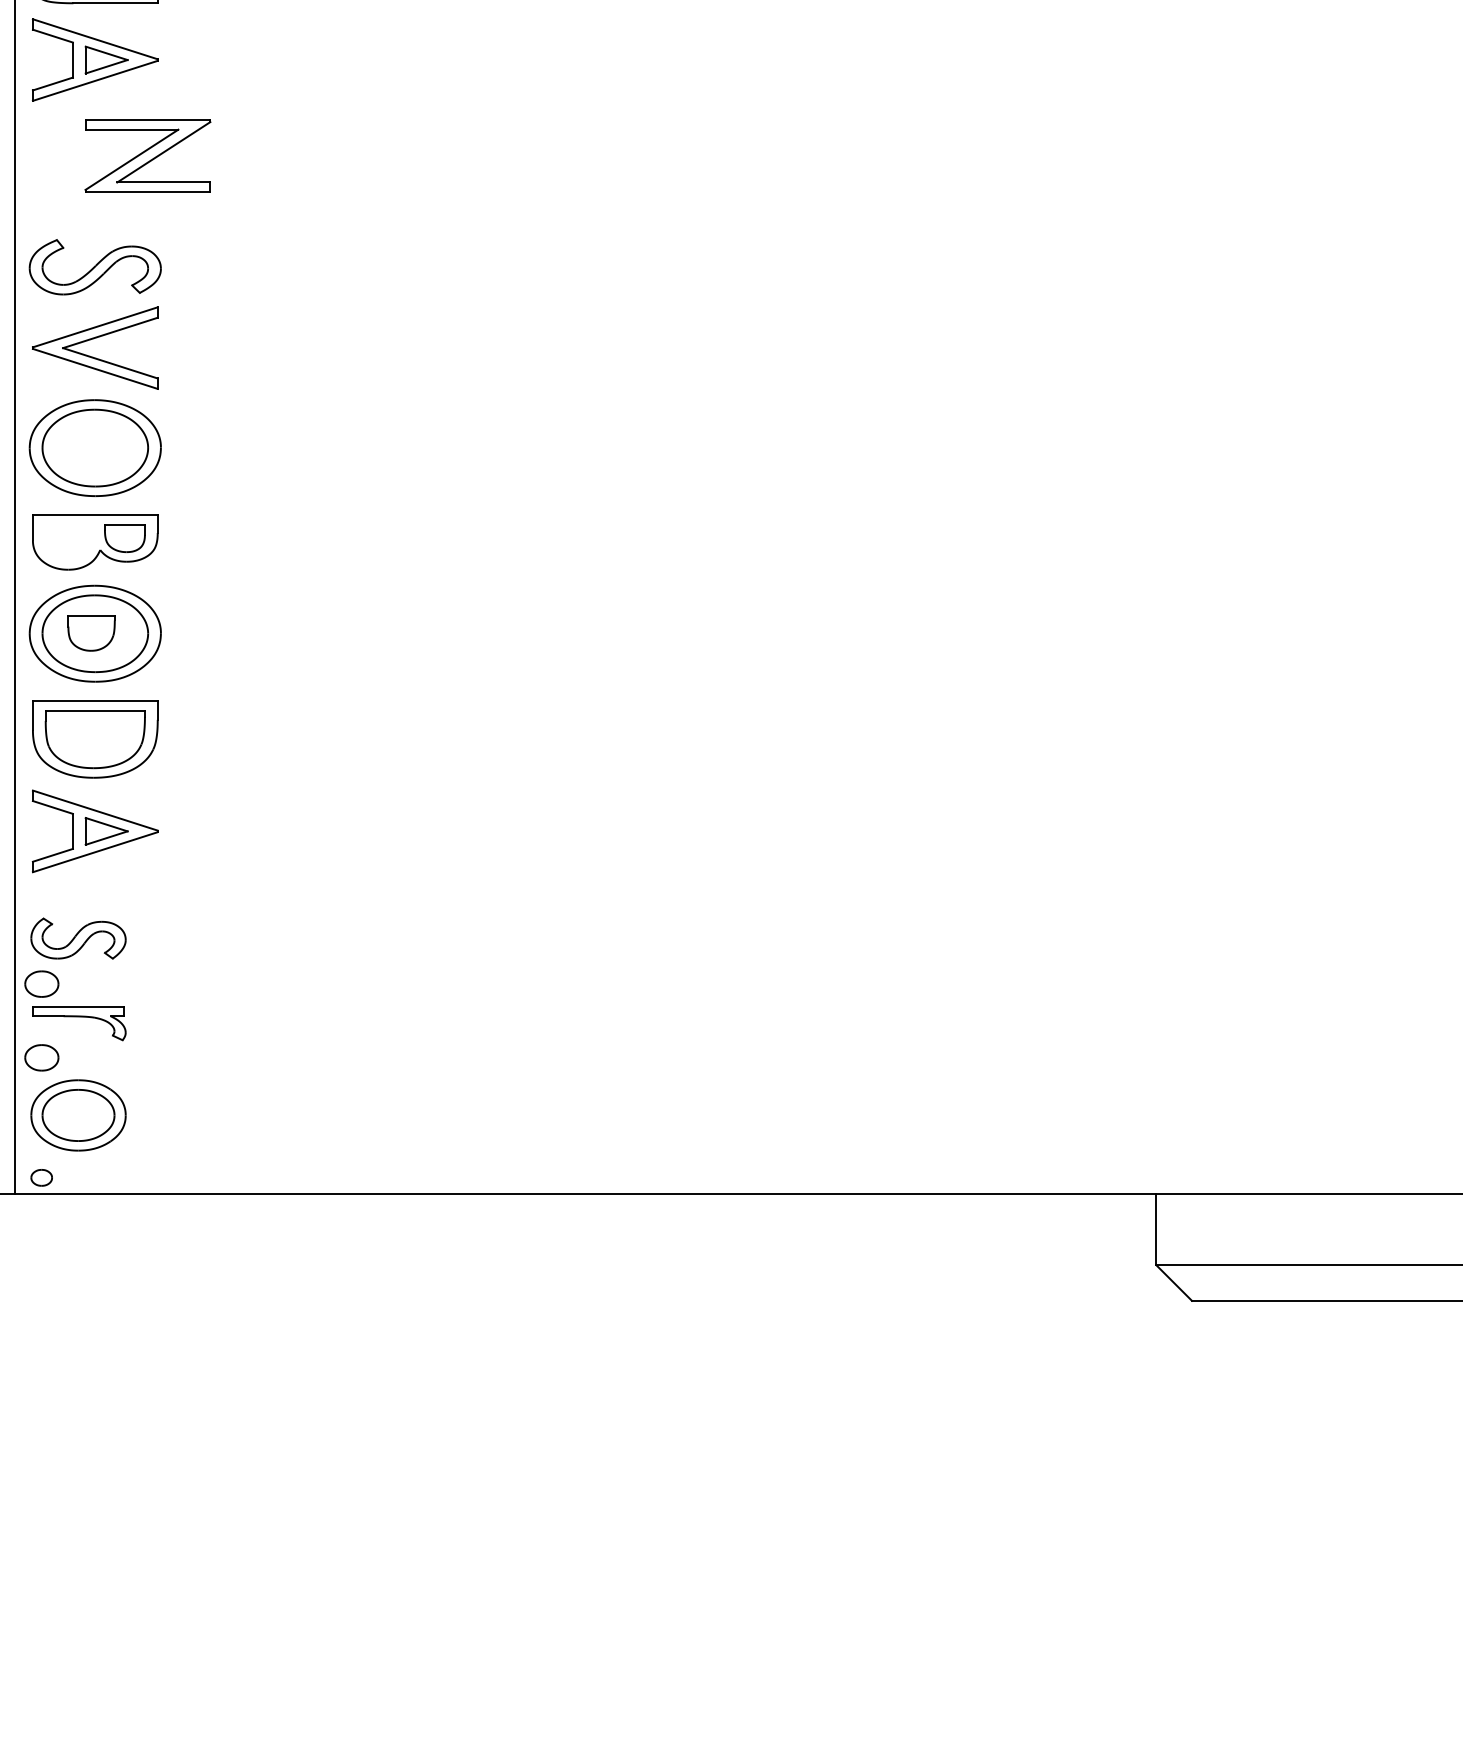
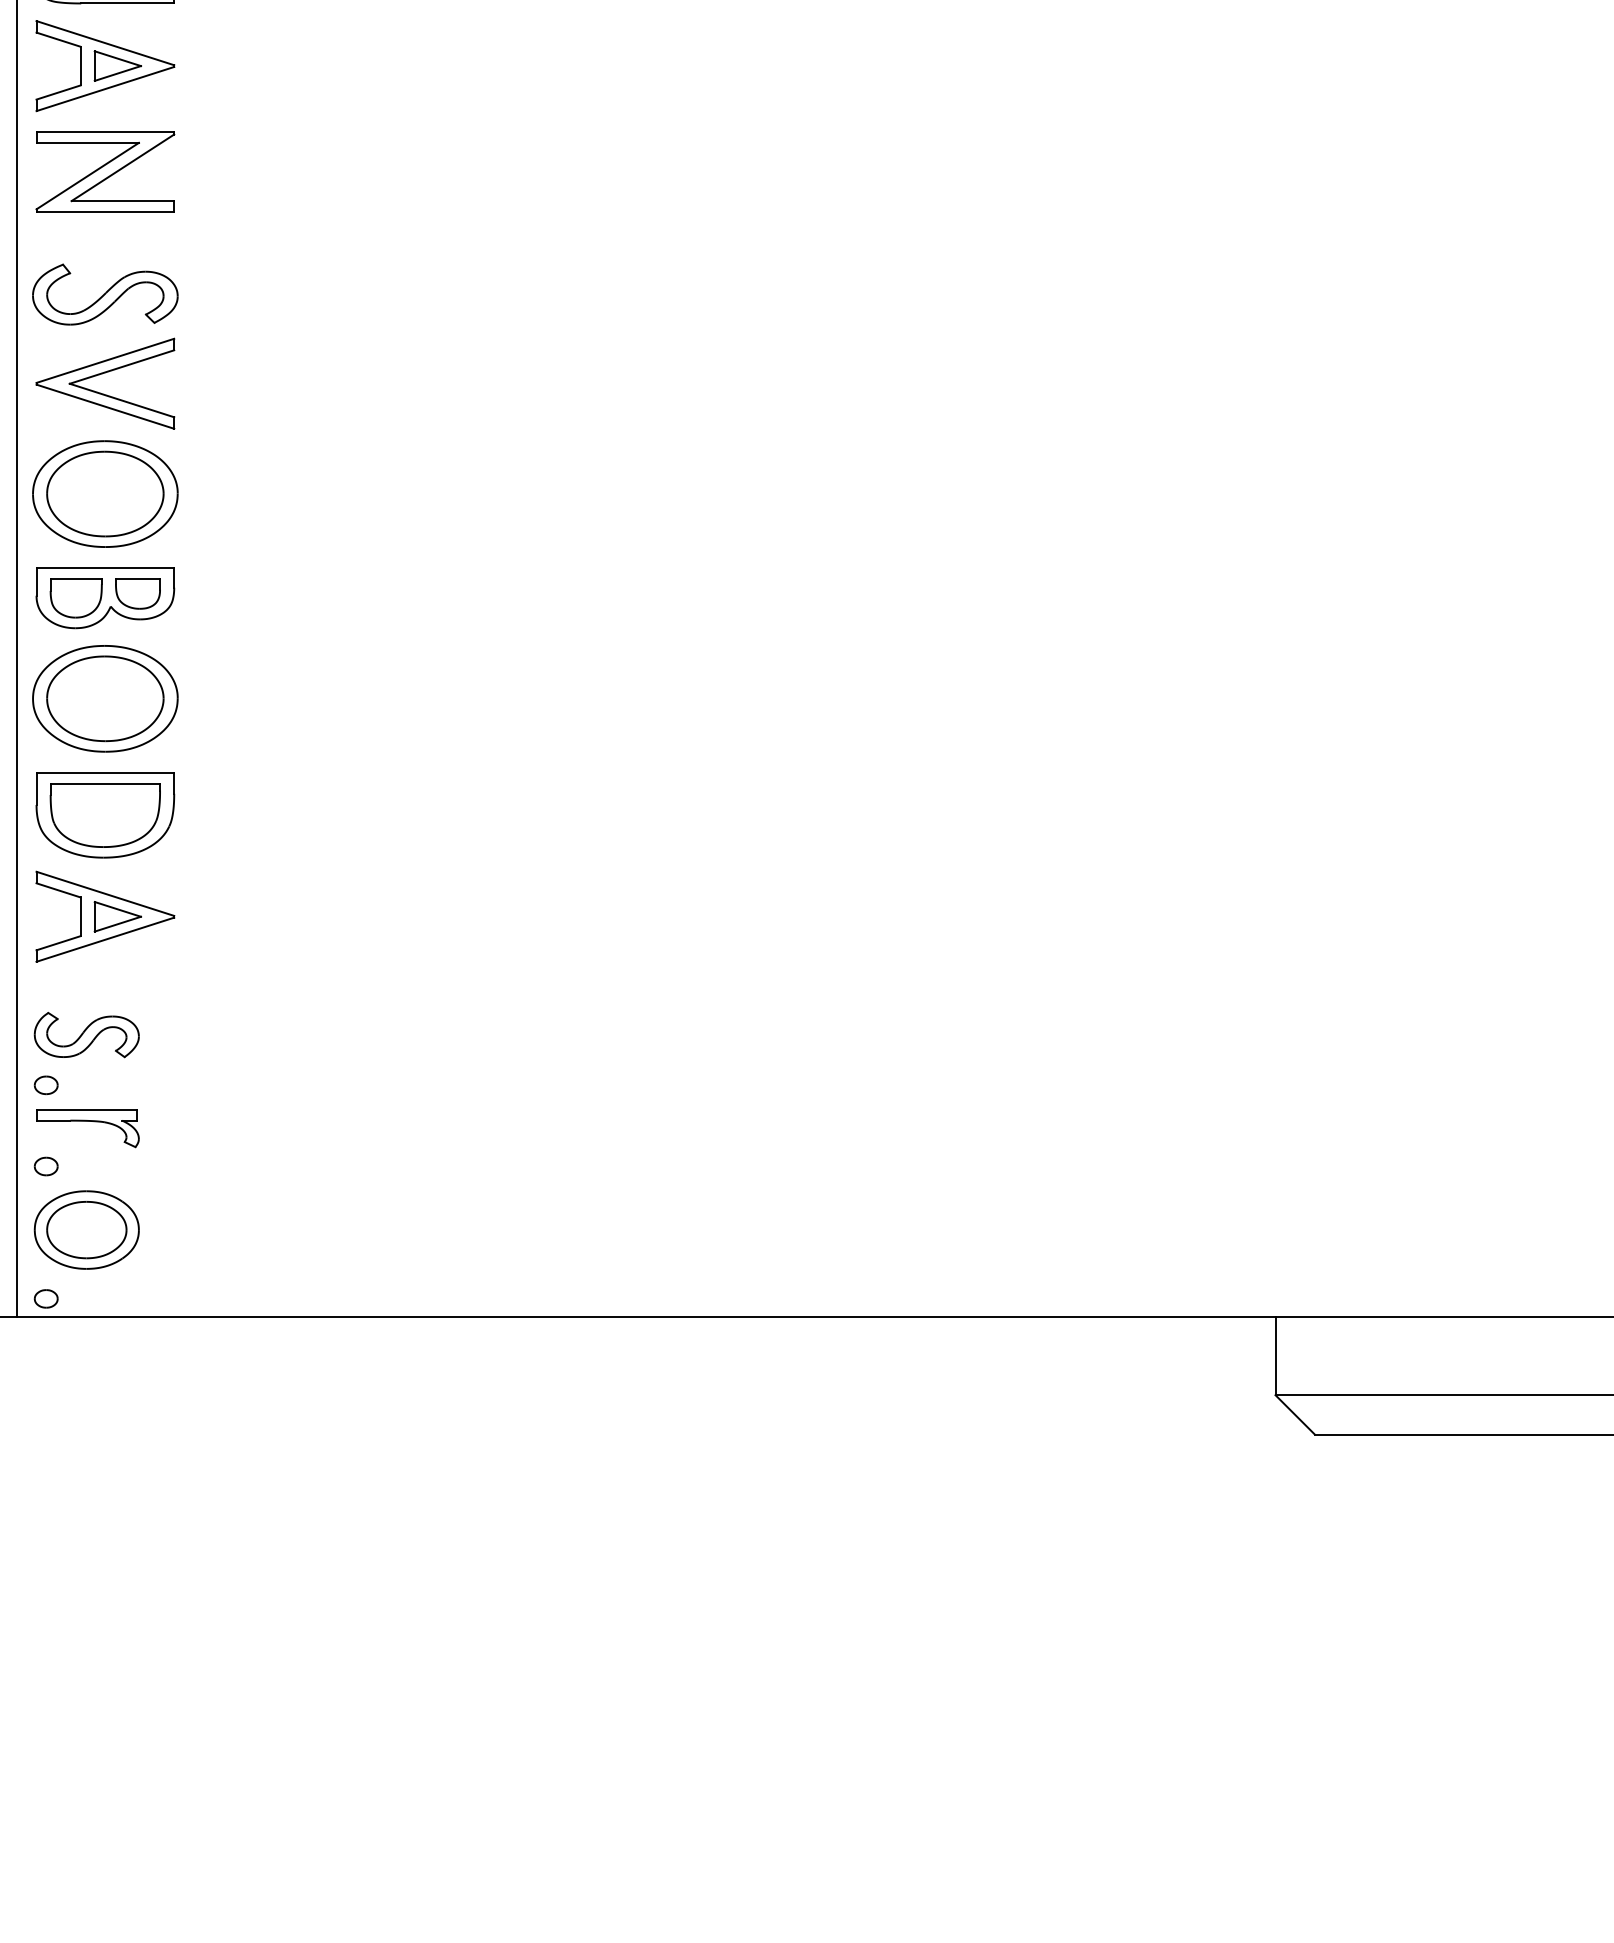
part: (148, 155) -> (105, 171), moved
part: (90, 633) -> (75, 598), moved
part: (41, 984) -> (45, 1085), size x0.62
part: (41, 1057) -> (45, 1166), size x0.62

